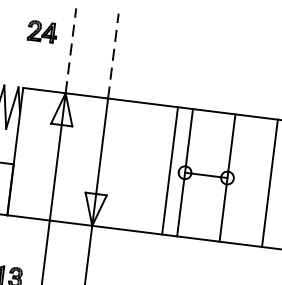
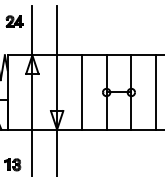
line: (71, 50) -> (32, 30), dashed -> solid
line: (114, 55) -> (57, 30), dashed -> solid
line: (169, 170) -> (81, 92), moved

